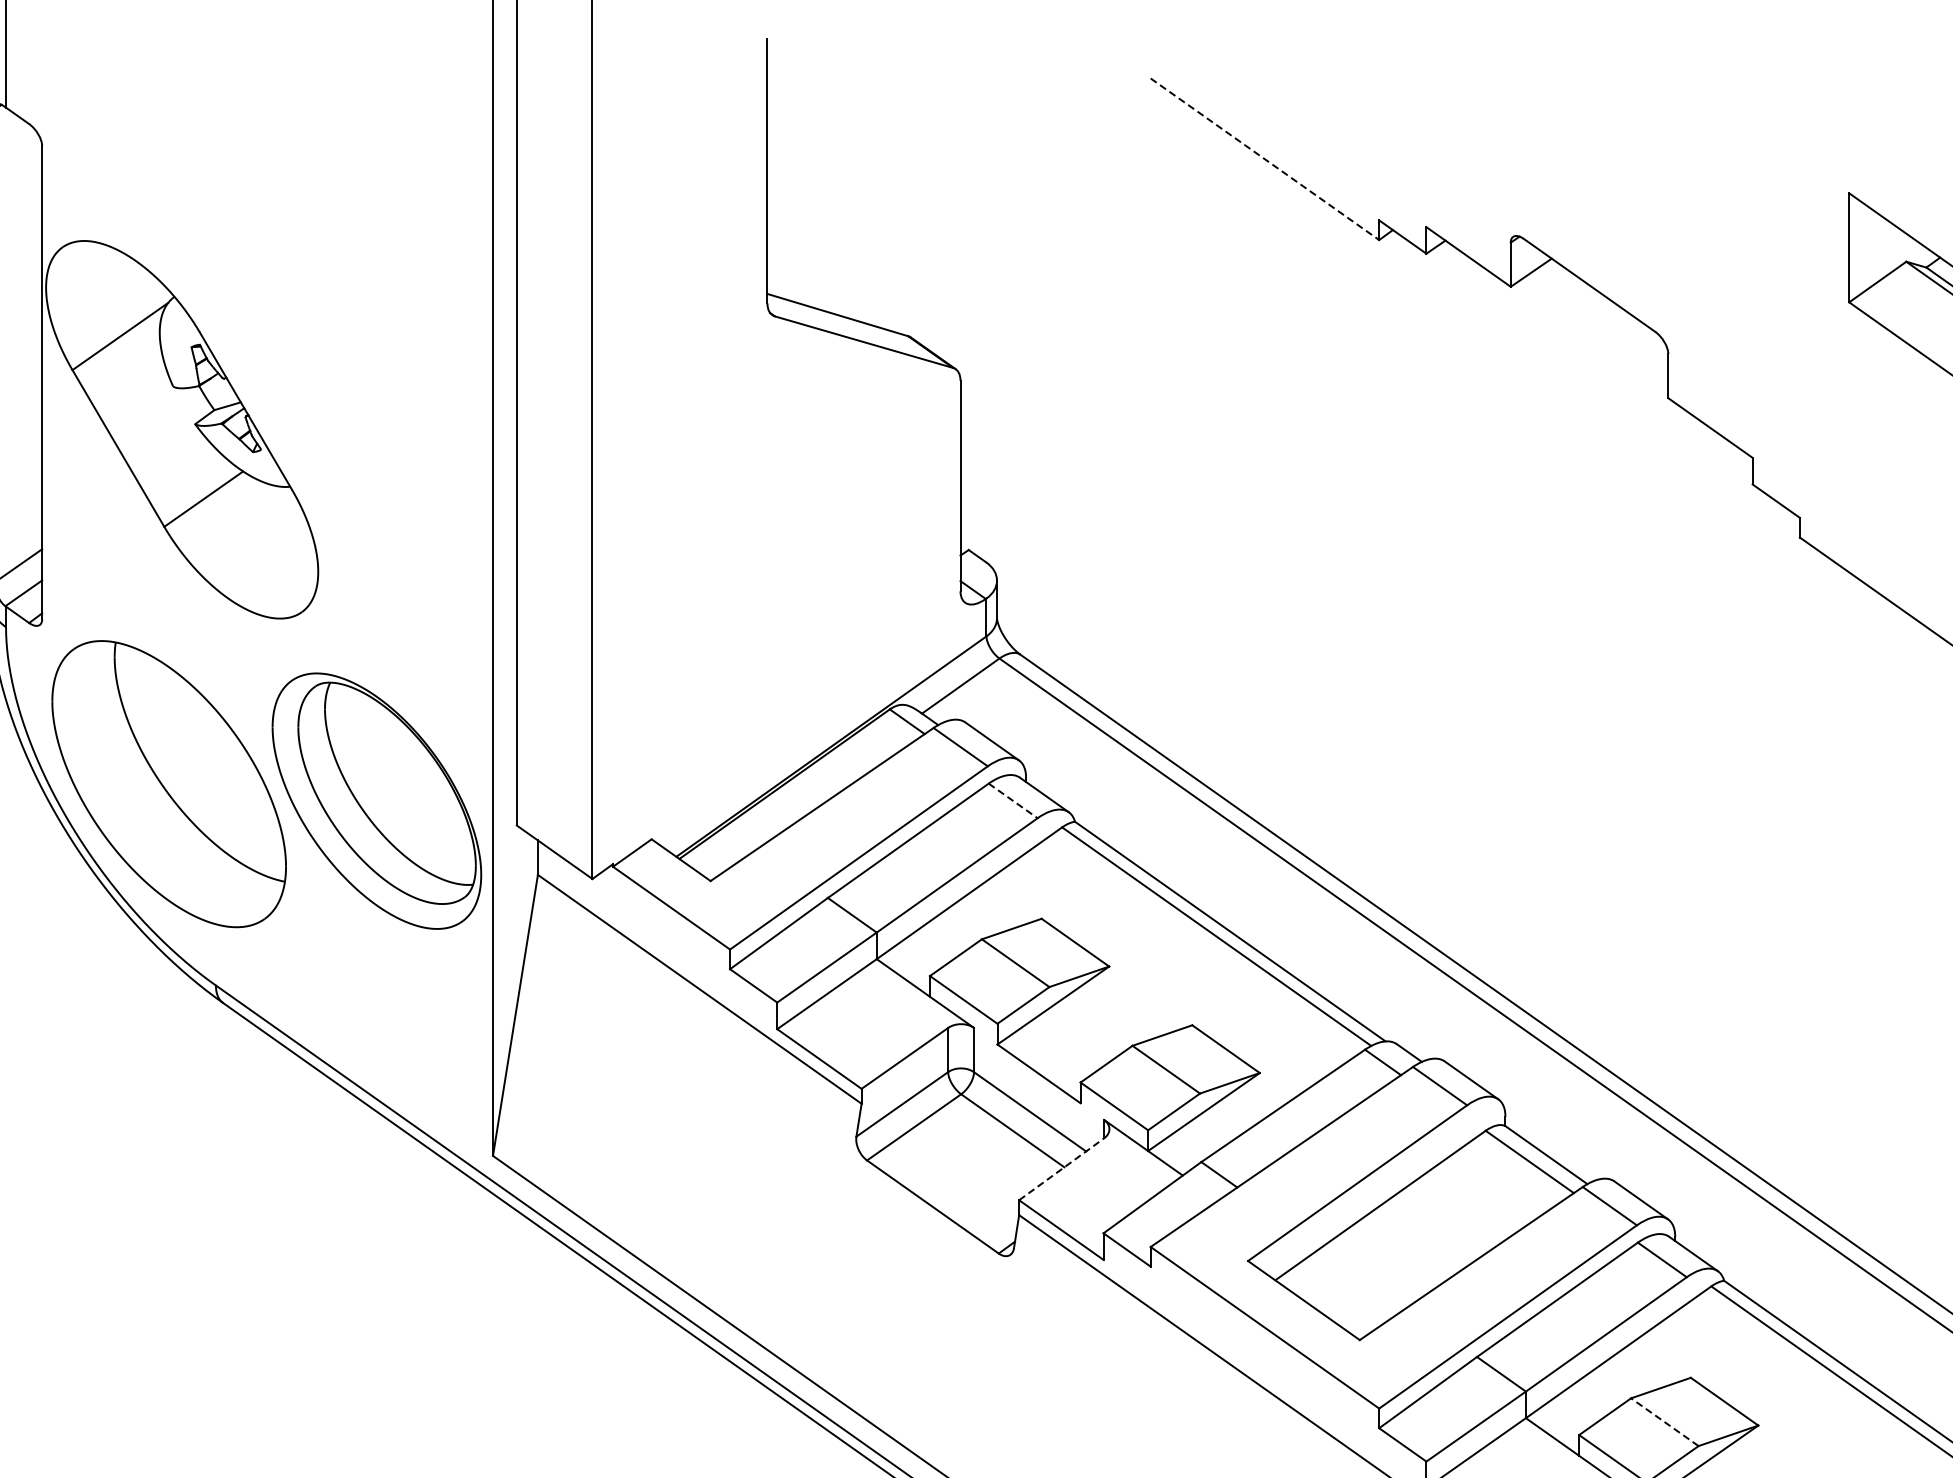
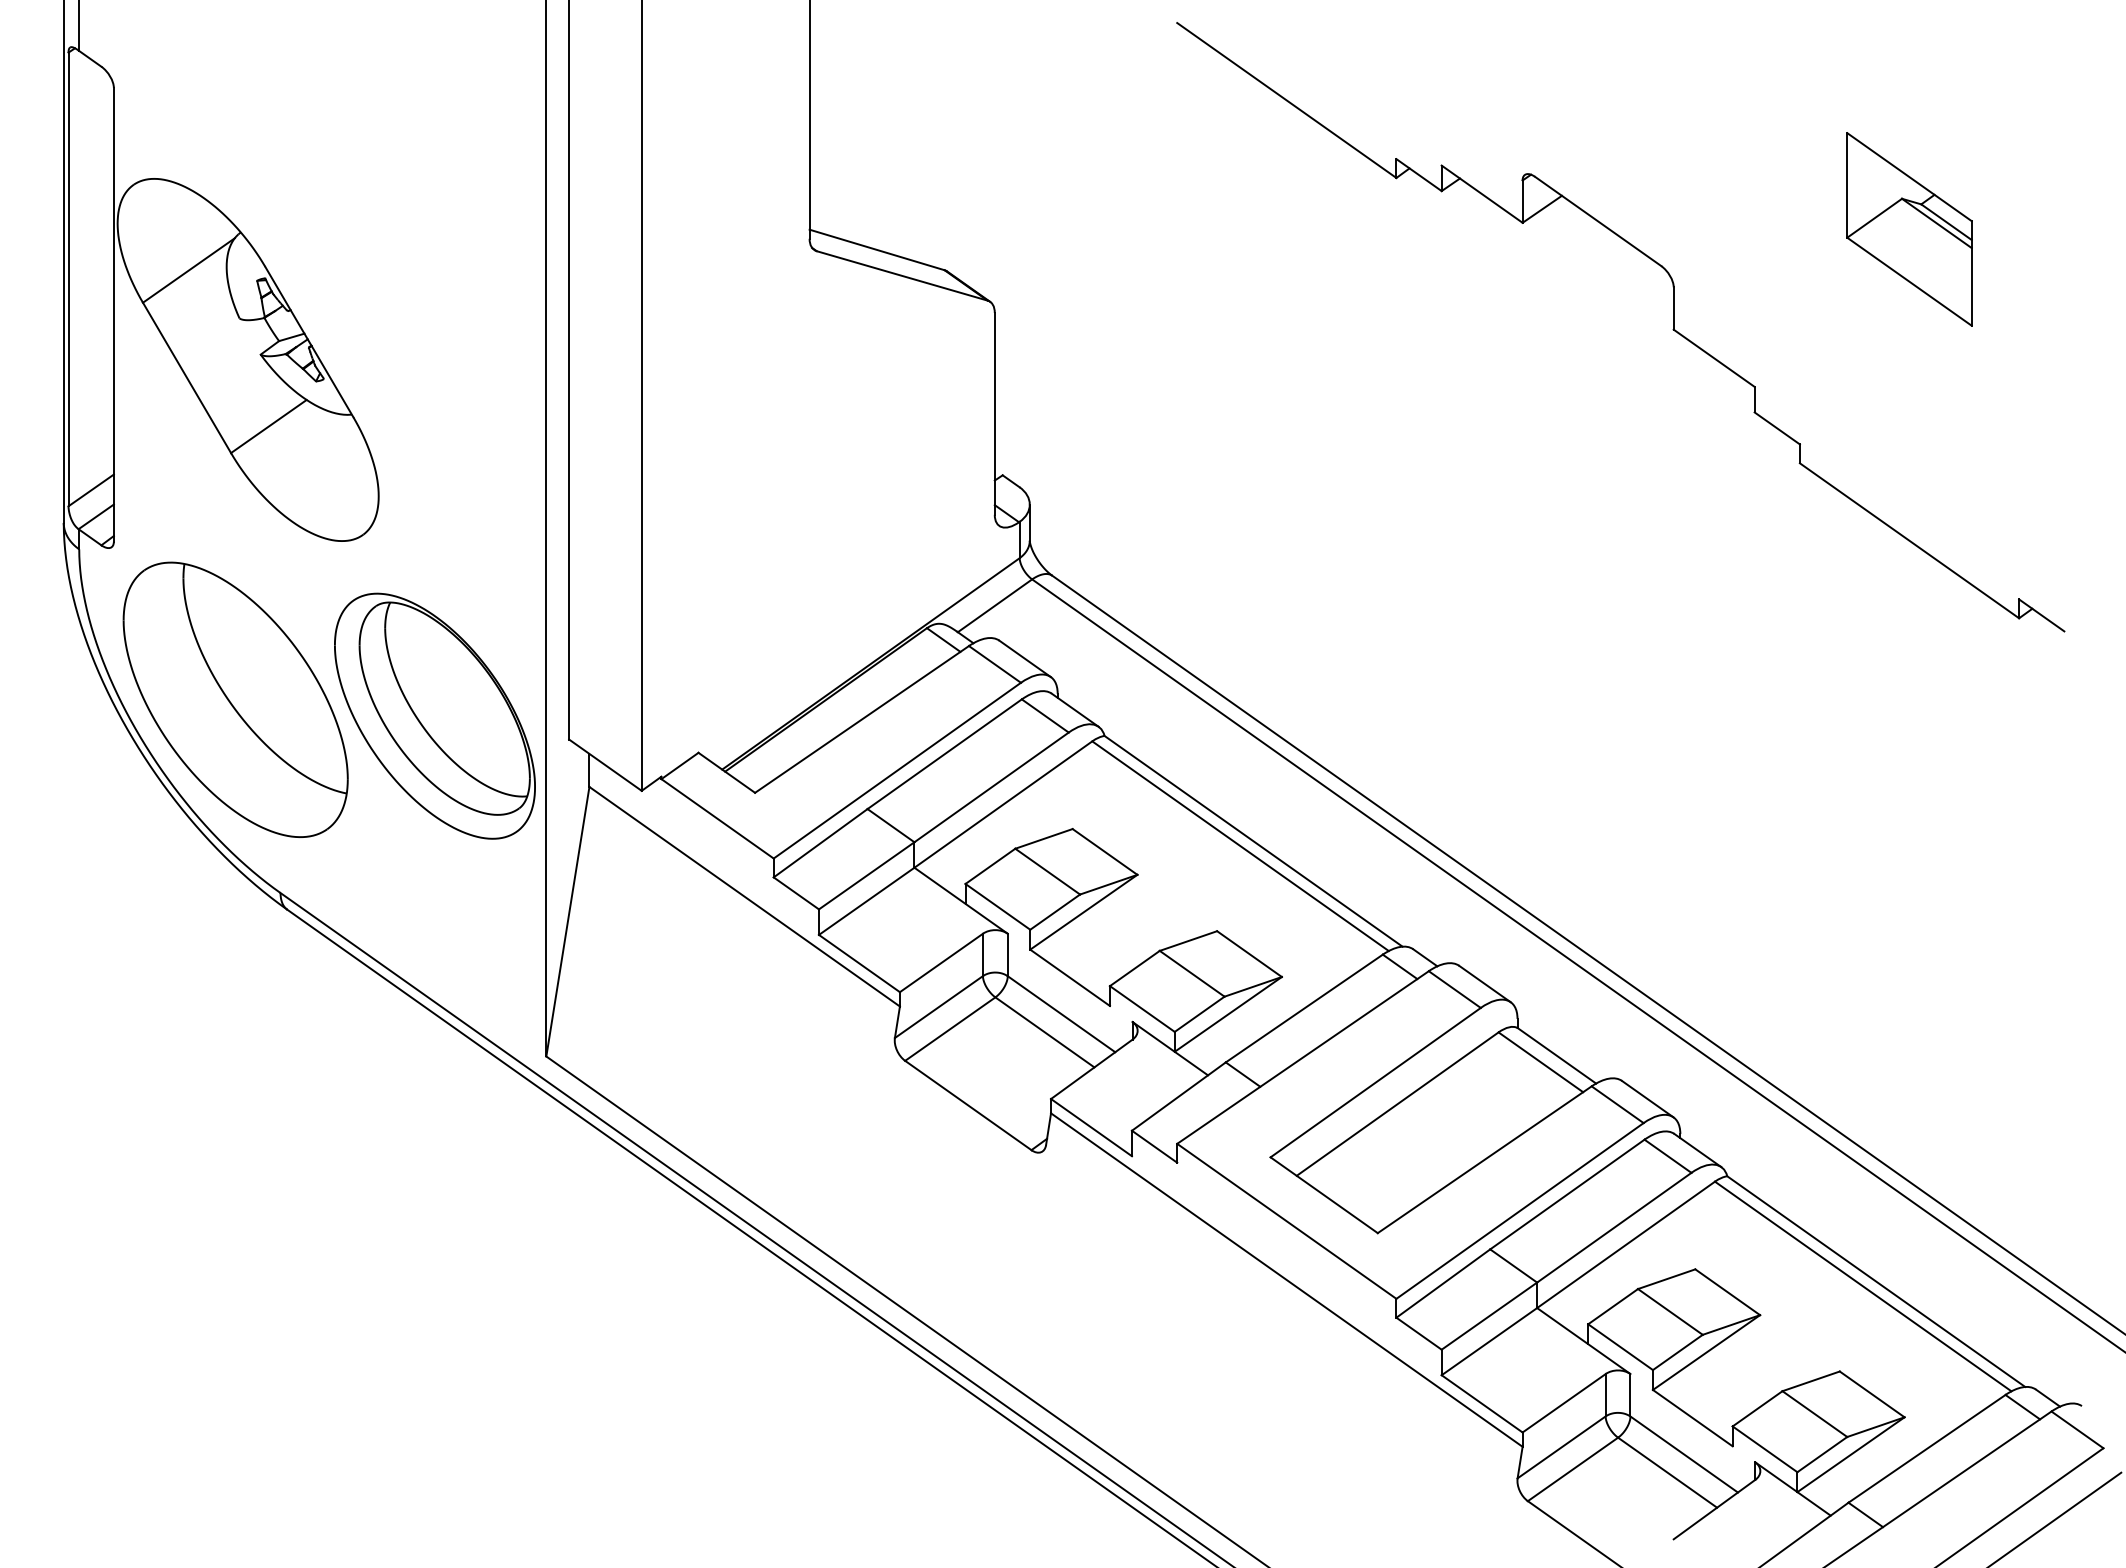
line: (1265, 159) -> (1287, 100), dashed -> solid
line: (1013, 800) -> (1045, 715), dashed -> solid
line: (1062, 1169) -> (1092, 1069), dashed -> solid
line: (1664, 1421) -> (1670, 1311), dashed -> solid

